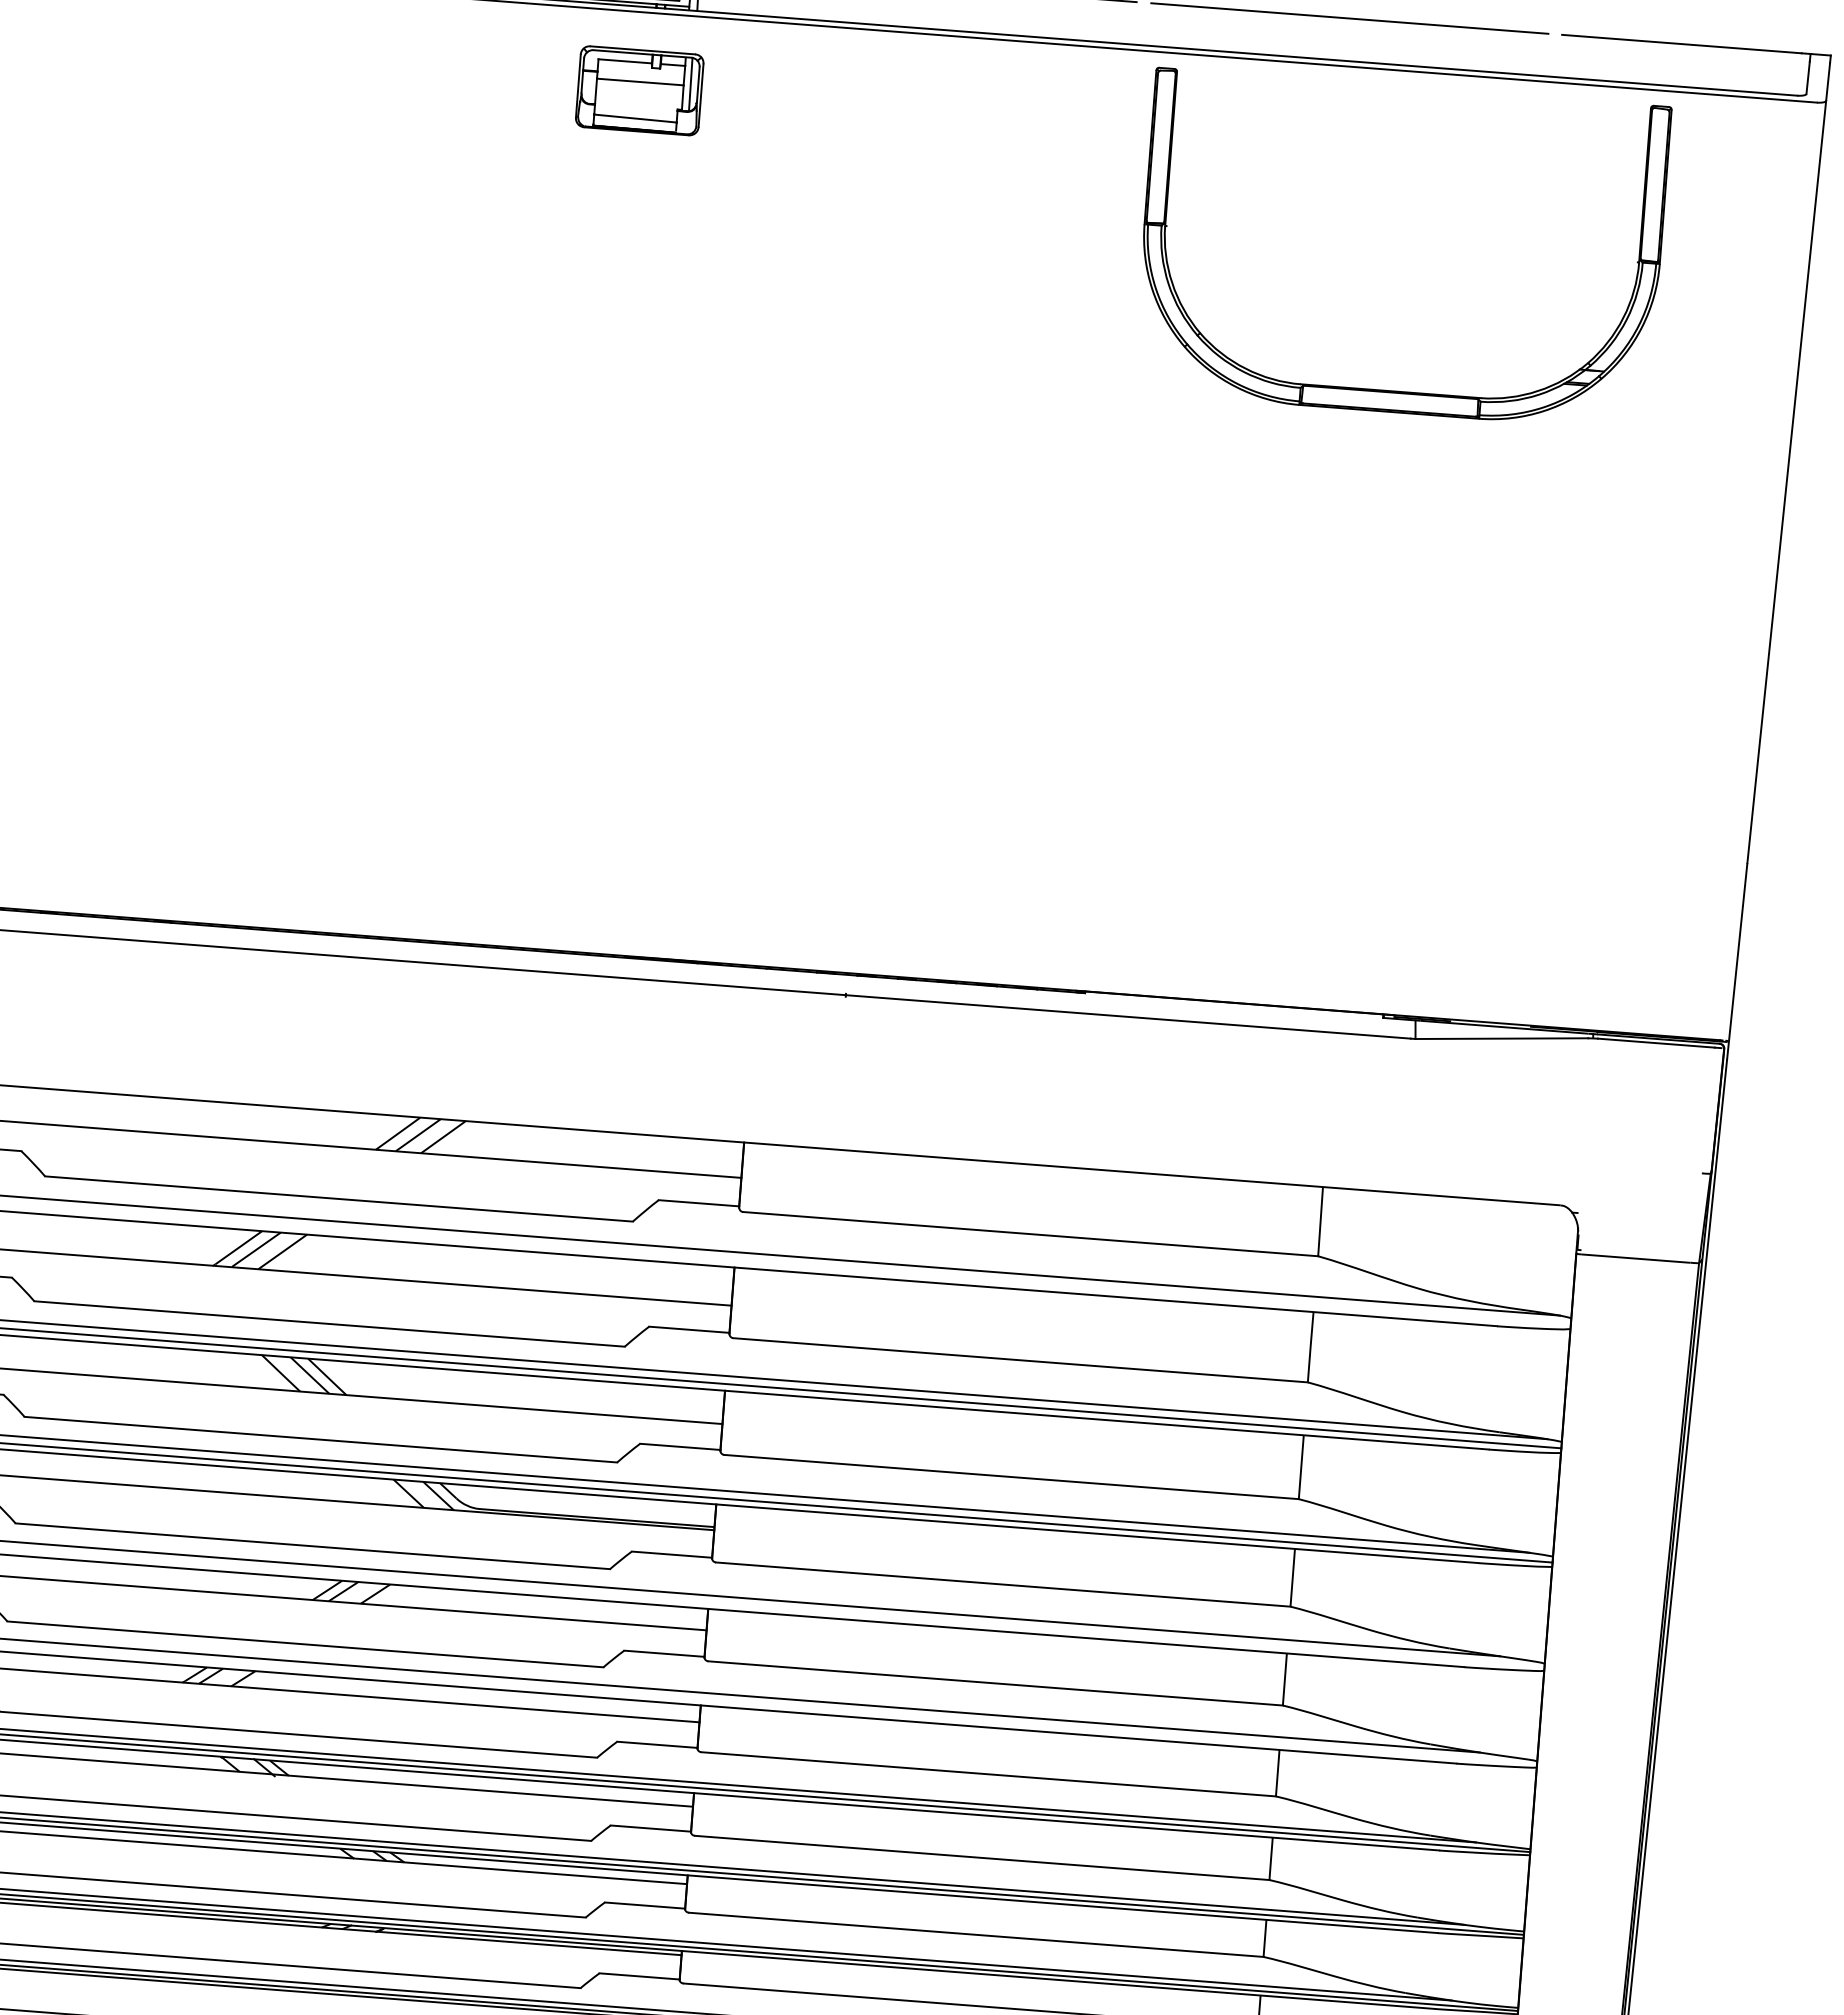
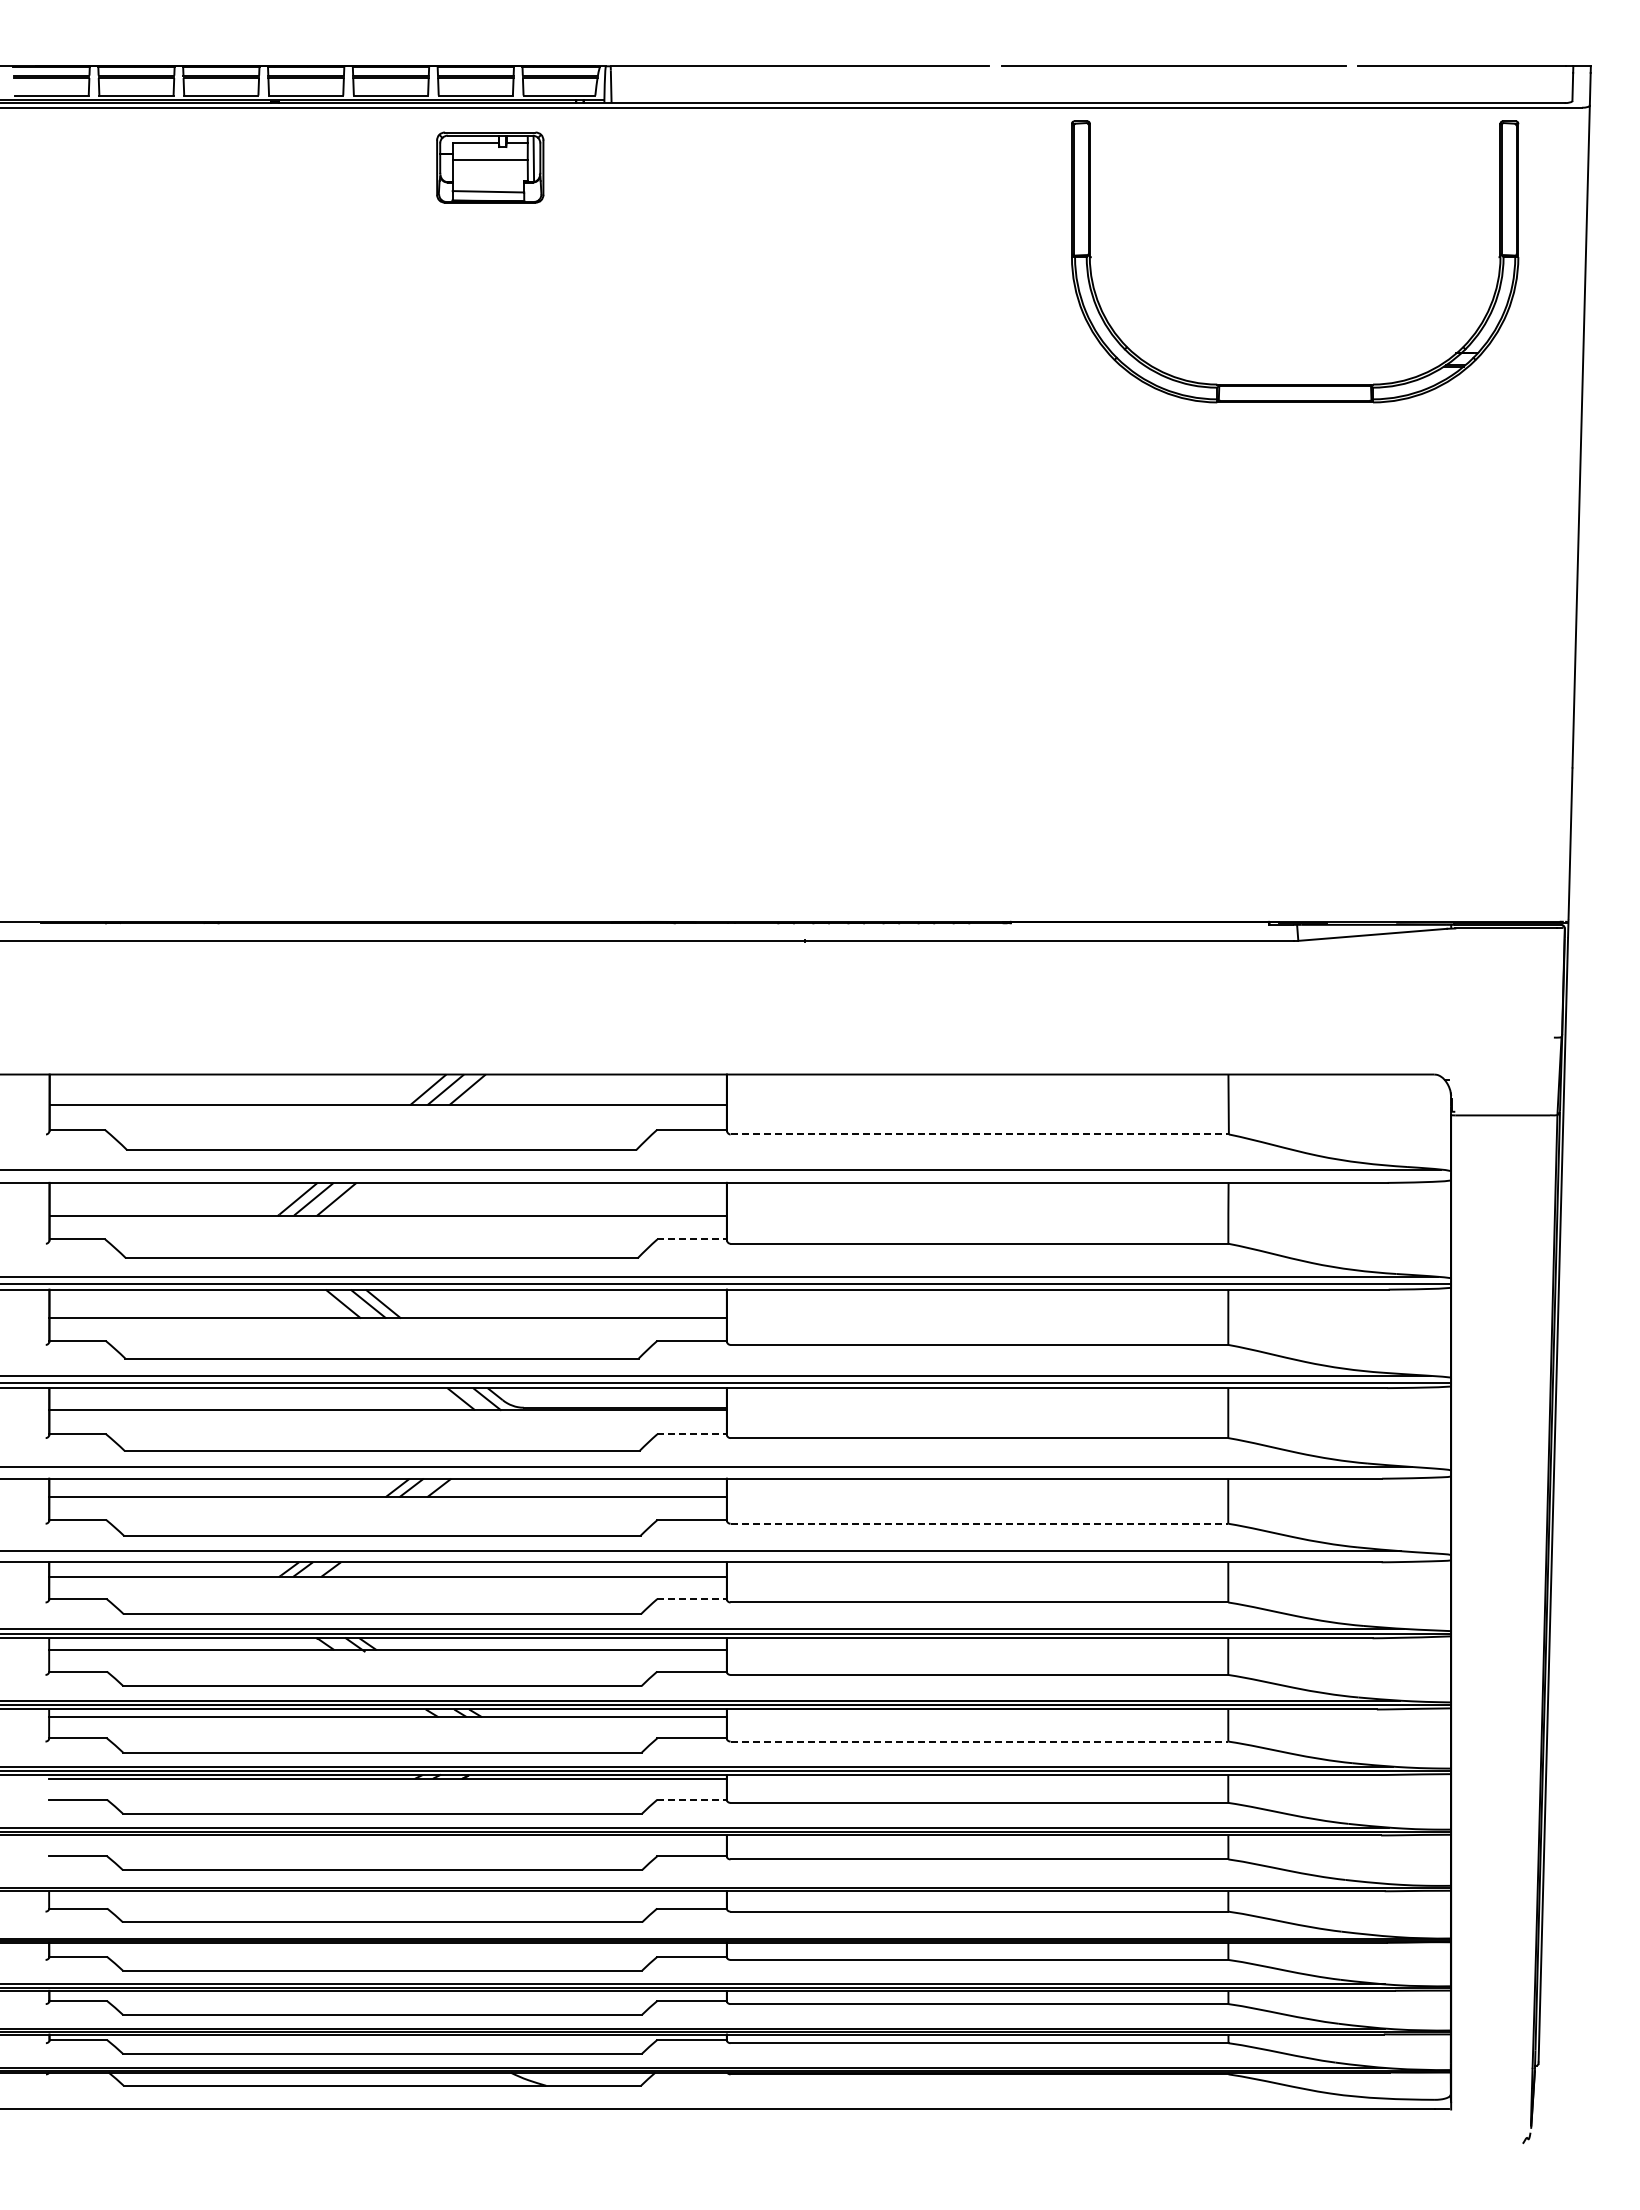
part: (639, 90) -> (490, 167), moved
part: (1391, 391) -> (1295, 384), moved
line: (1031, 1234) -> (980, 1134), solid -> dashed
line: (689, 1329) -> (692, 1239), solid -> dashed
line: (672, 1554) -> (692, 1434), solid -> dashed
line: (995, 1683) -> (979, 1523), solid -> dashed
line: (657, 1745) -> (692, 1599), solid -> dashed
line: (976, 1934) -> (979, 1741), solid -> dashed
line: (640, 1976) -> (692, 1799), solid -> dashed

